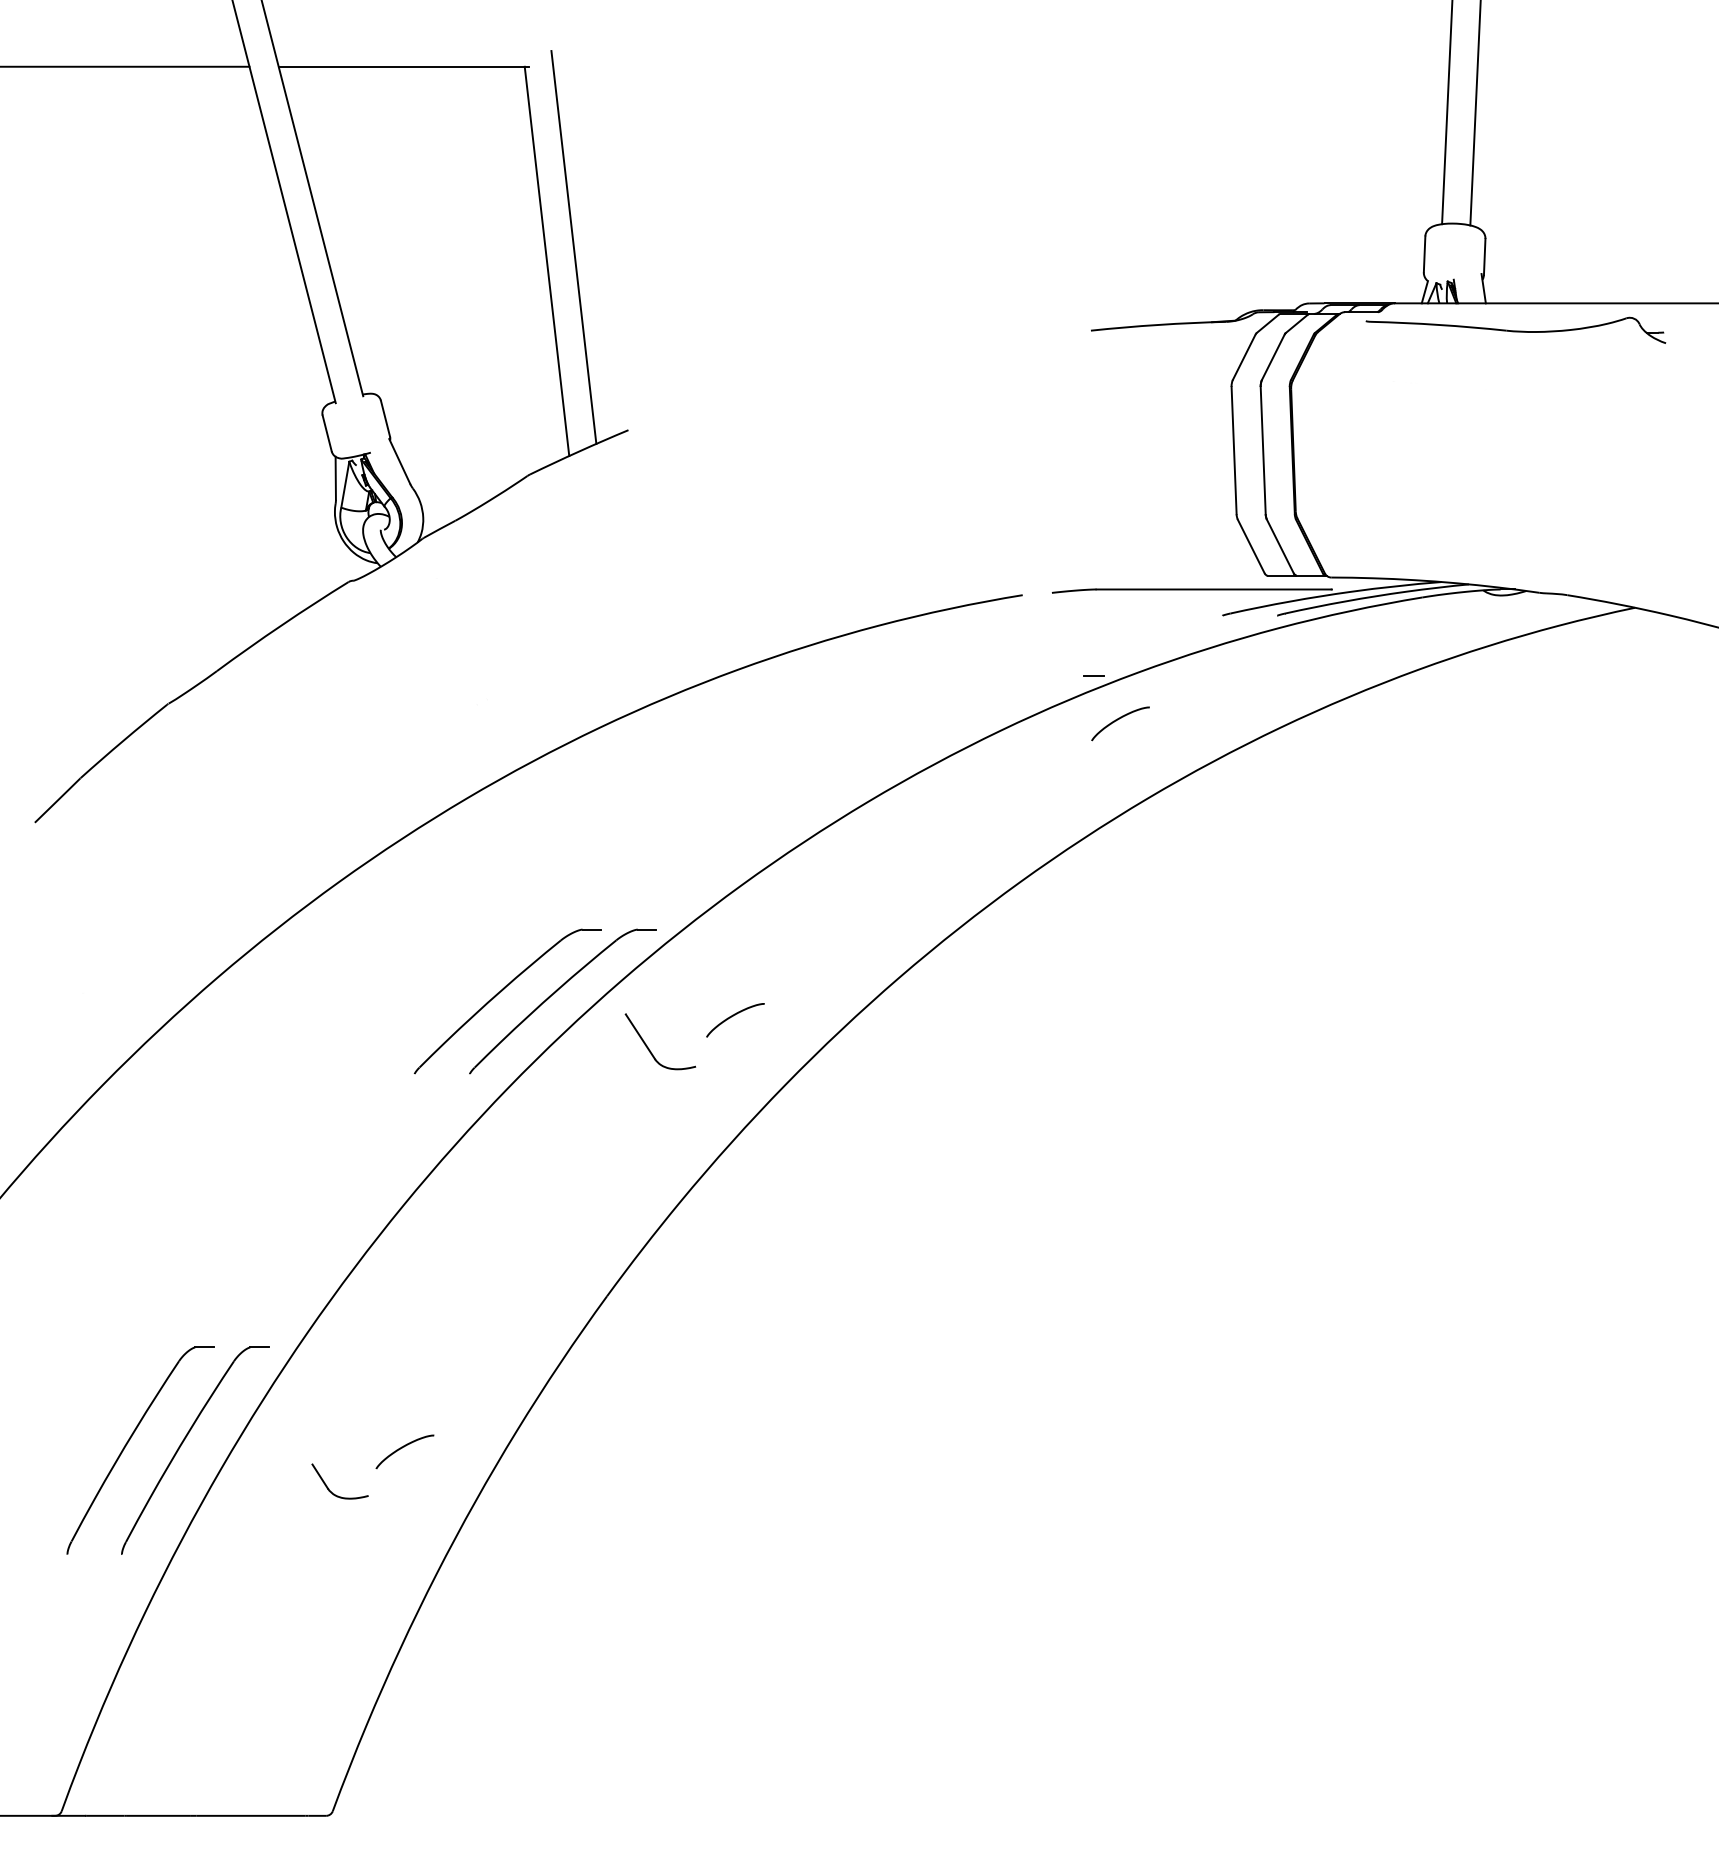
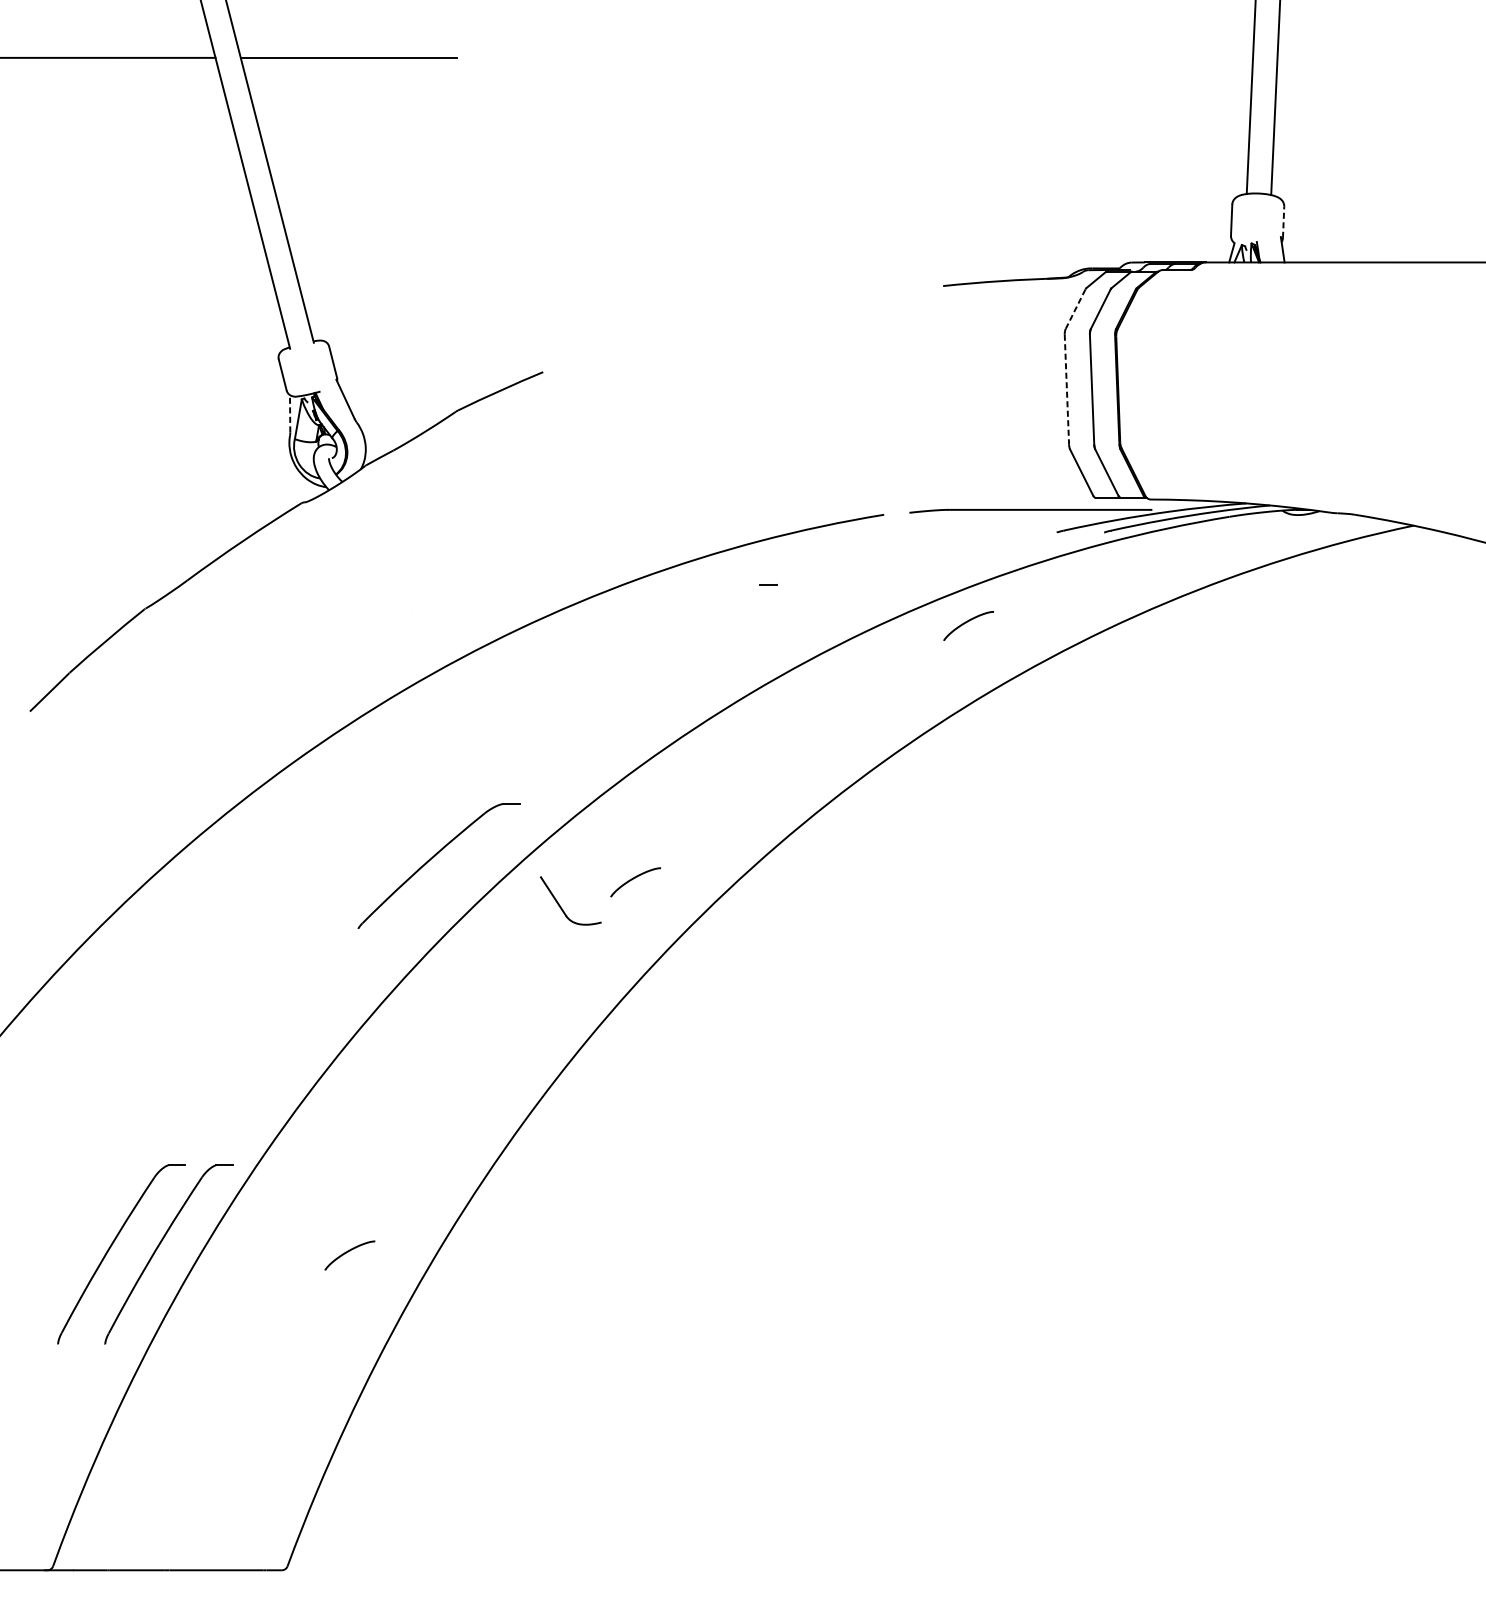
line: (573, 247) -> (495, 214), removed
line: (1484, 256) -> (1283, 221), solid -> dashed
line: (546, 261) -> (472, 226), removed
part: (1515, 329) -> (1310, 285), removed
line: (1243, 357) -> (1075, 309), solid -> dashed
line: (1234, 450) -> (1067, 389), solid -> dashed
line: (335, 478) -> (289, 413), solid -> dashed
line: (1093, 675) -> (768, 584), moved
part: (555, 993) -> (480, 859), removed
part: (329, 1488) -> (284, 1287), removed

